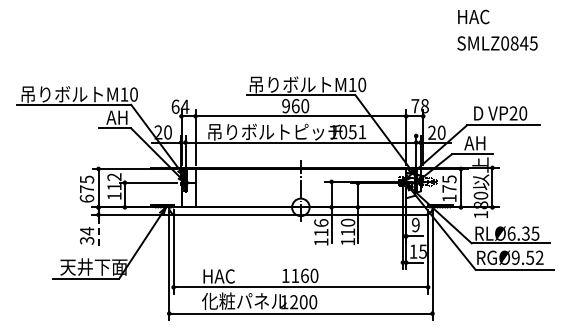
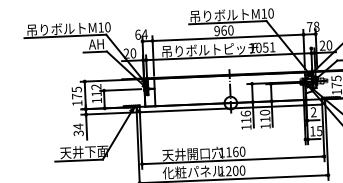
text: (86, 198) -> (77, 103), 675 -> 175
text: (415, 225) -> (313, 112), 9 -> 2
line: (98, 234) -> (86, 128), dashed -> solid
text: (244, 275) -> (192, 153), HAC -> 天井開口穴

